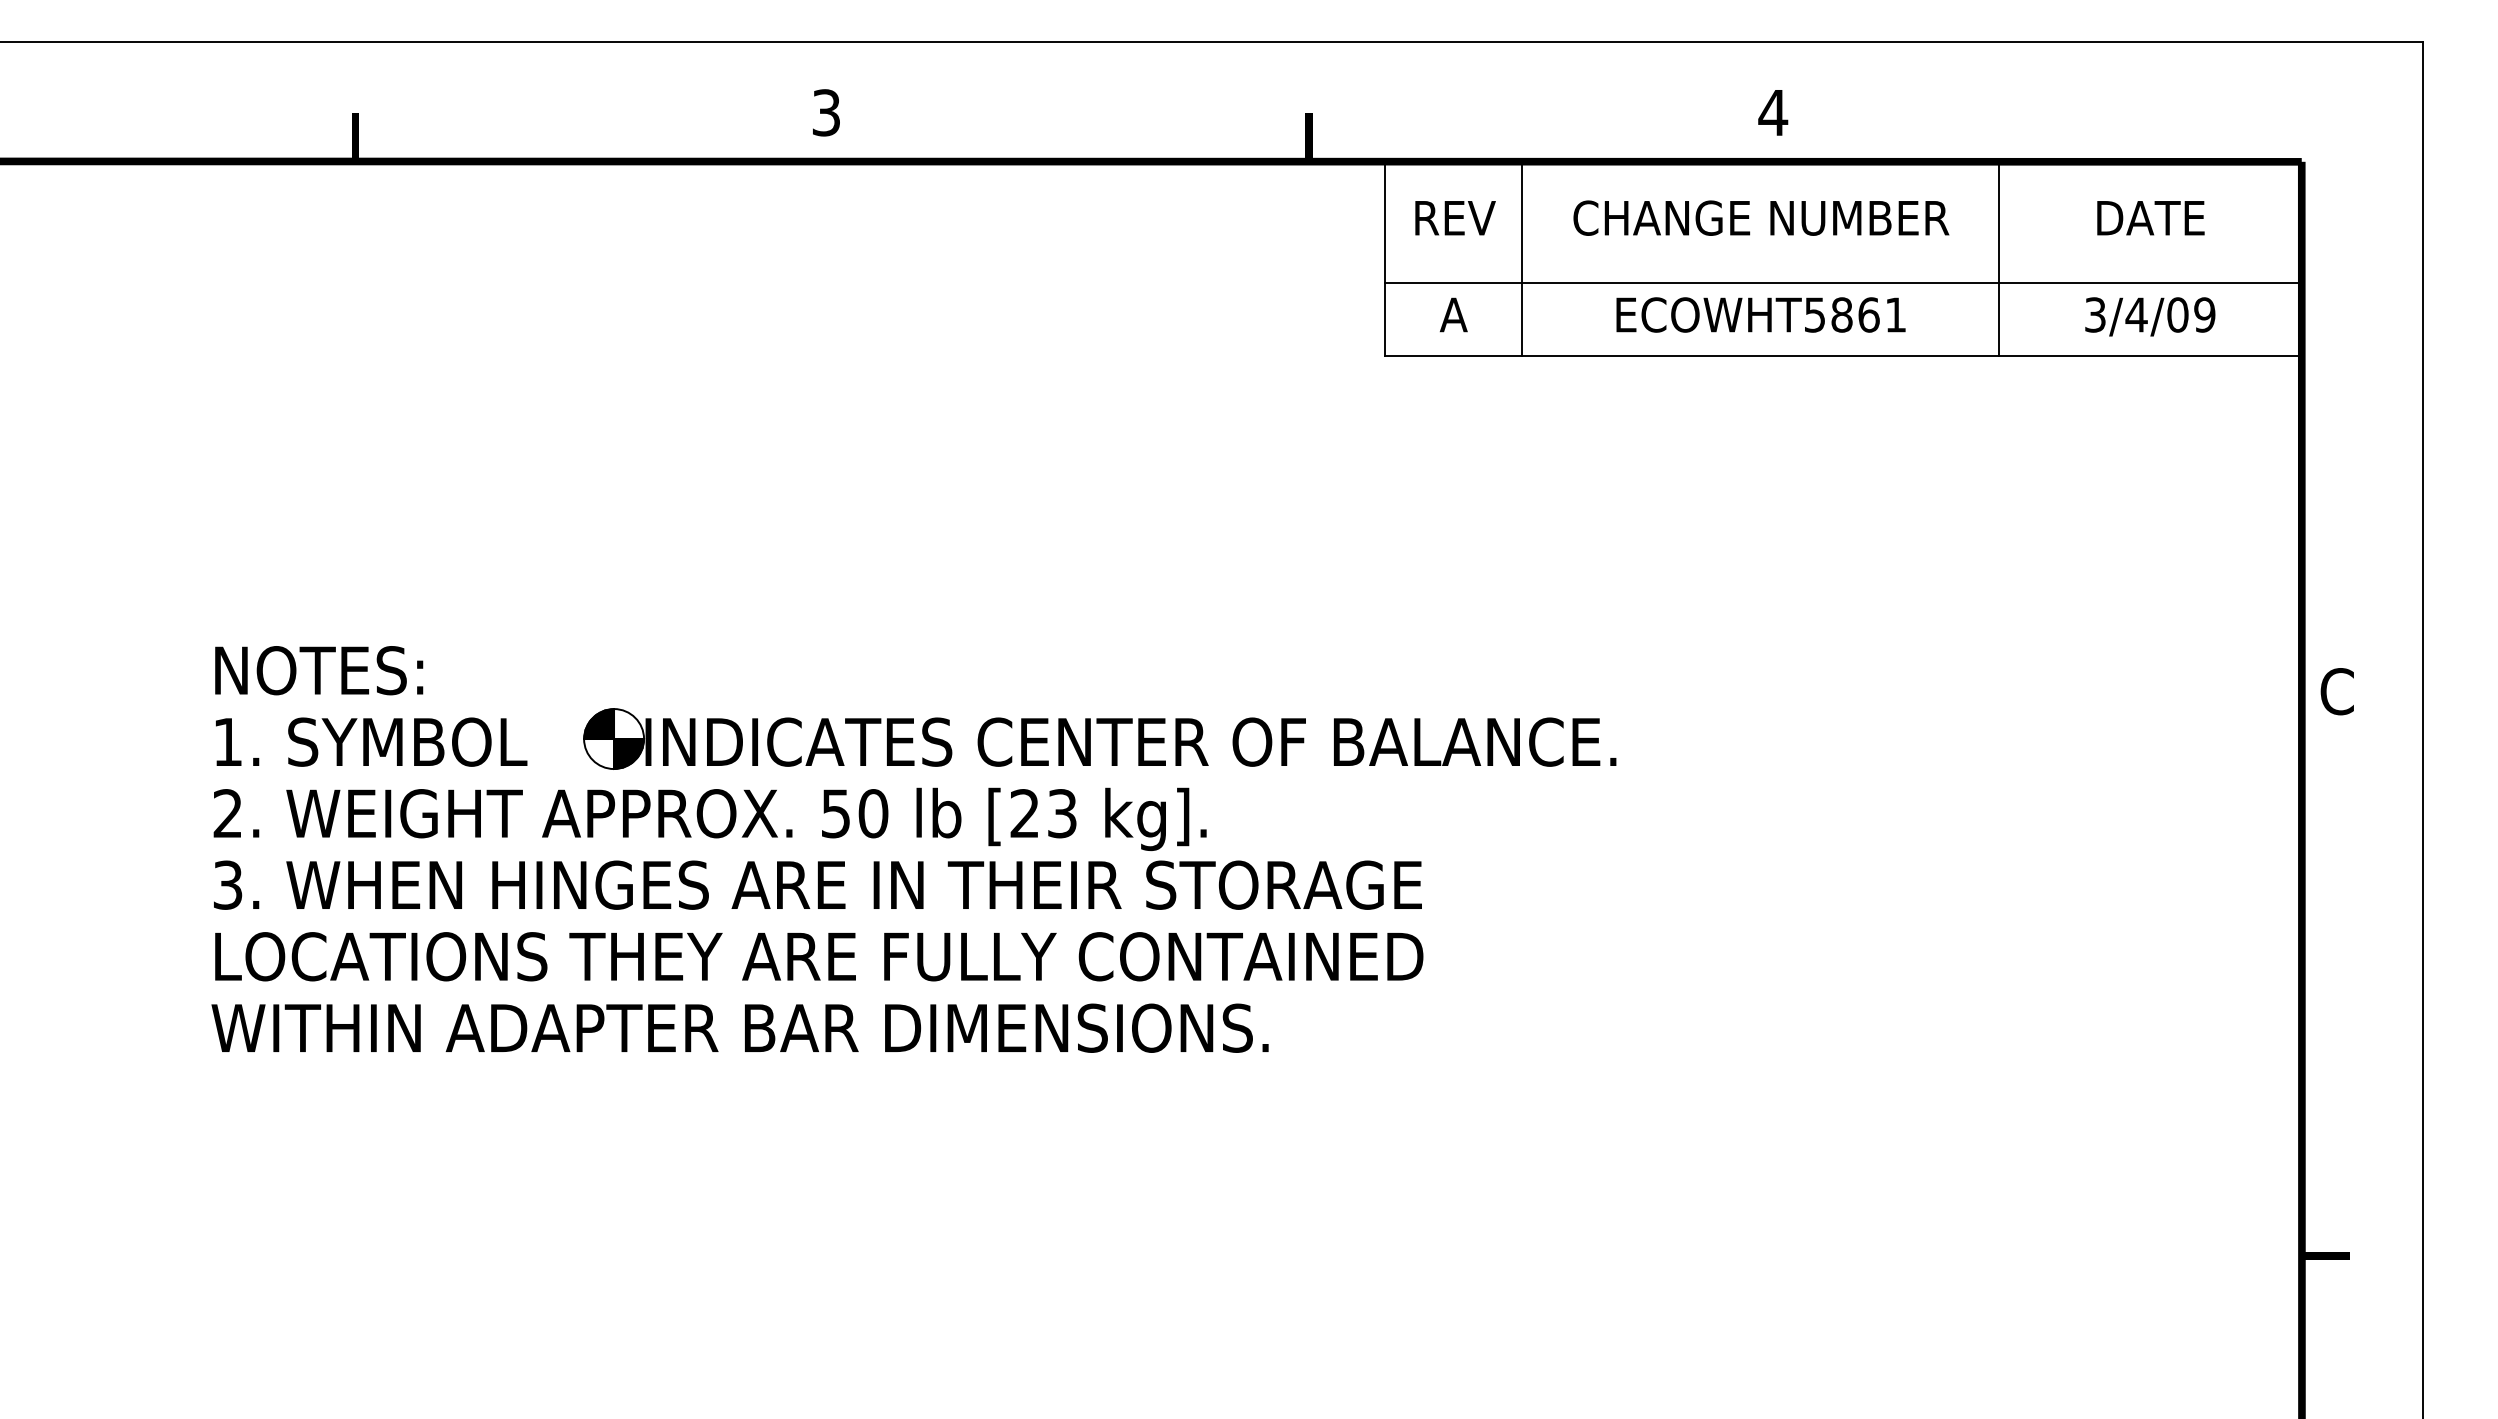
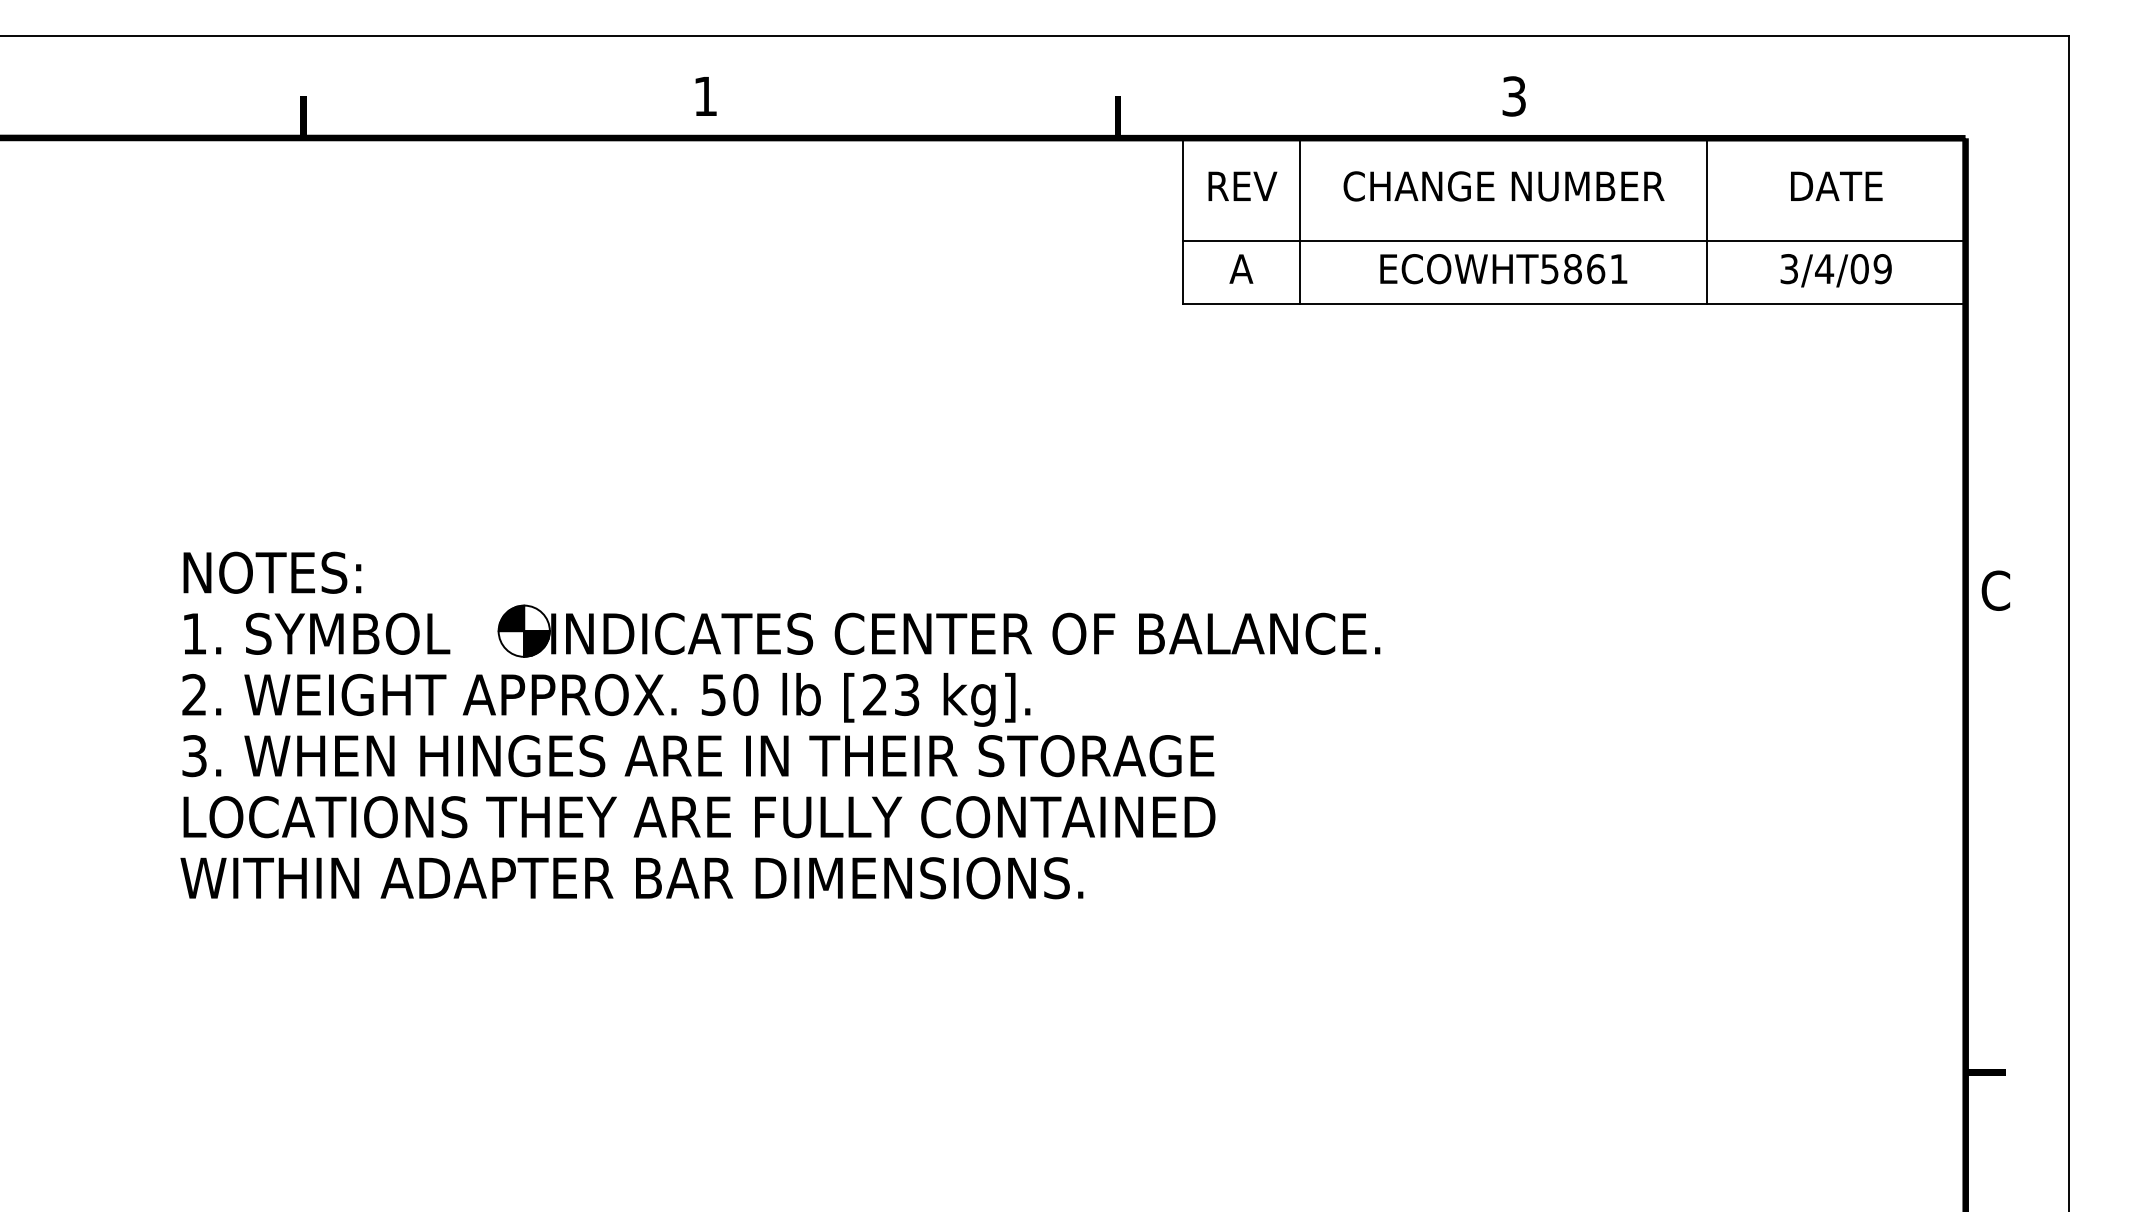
text: (826, 112) -> (705, 96), 3 -> 1
text: (1773, 112) -> (1514, 96), 4 -> 3

